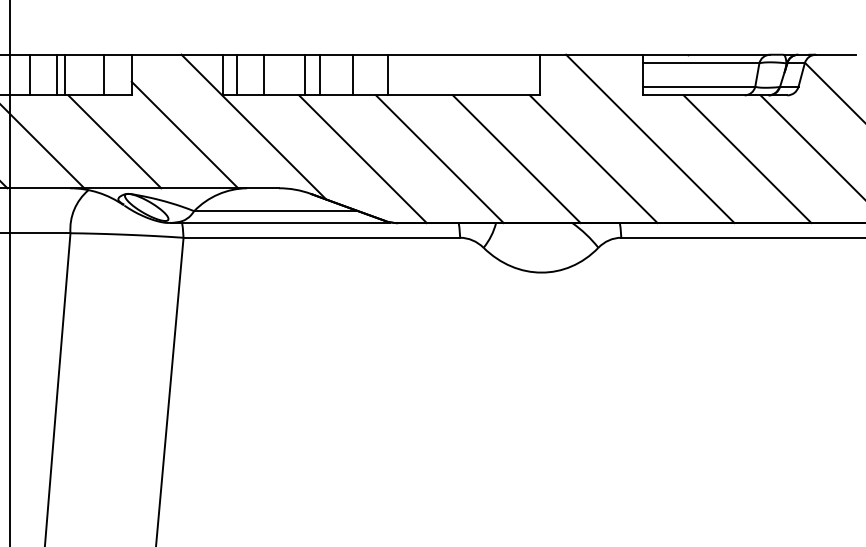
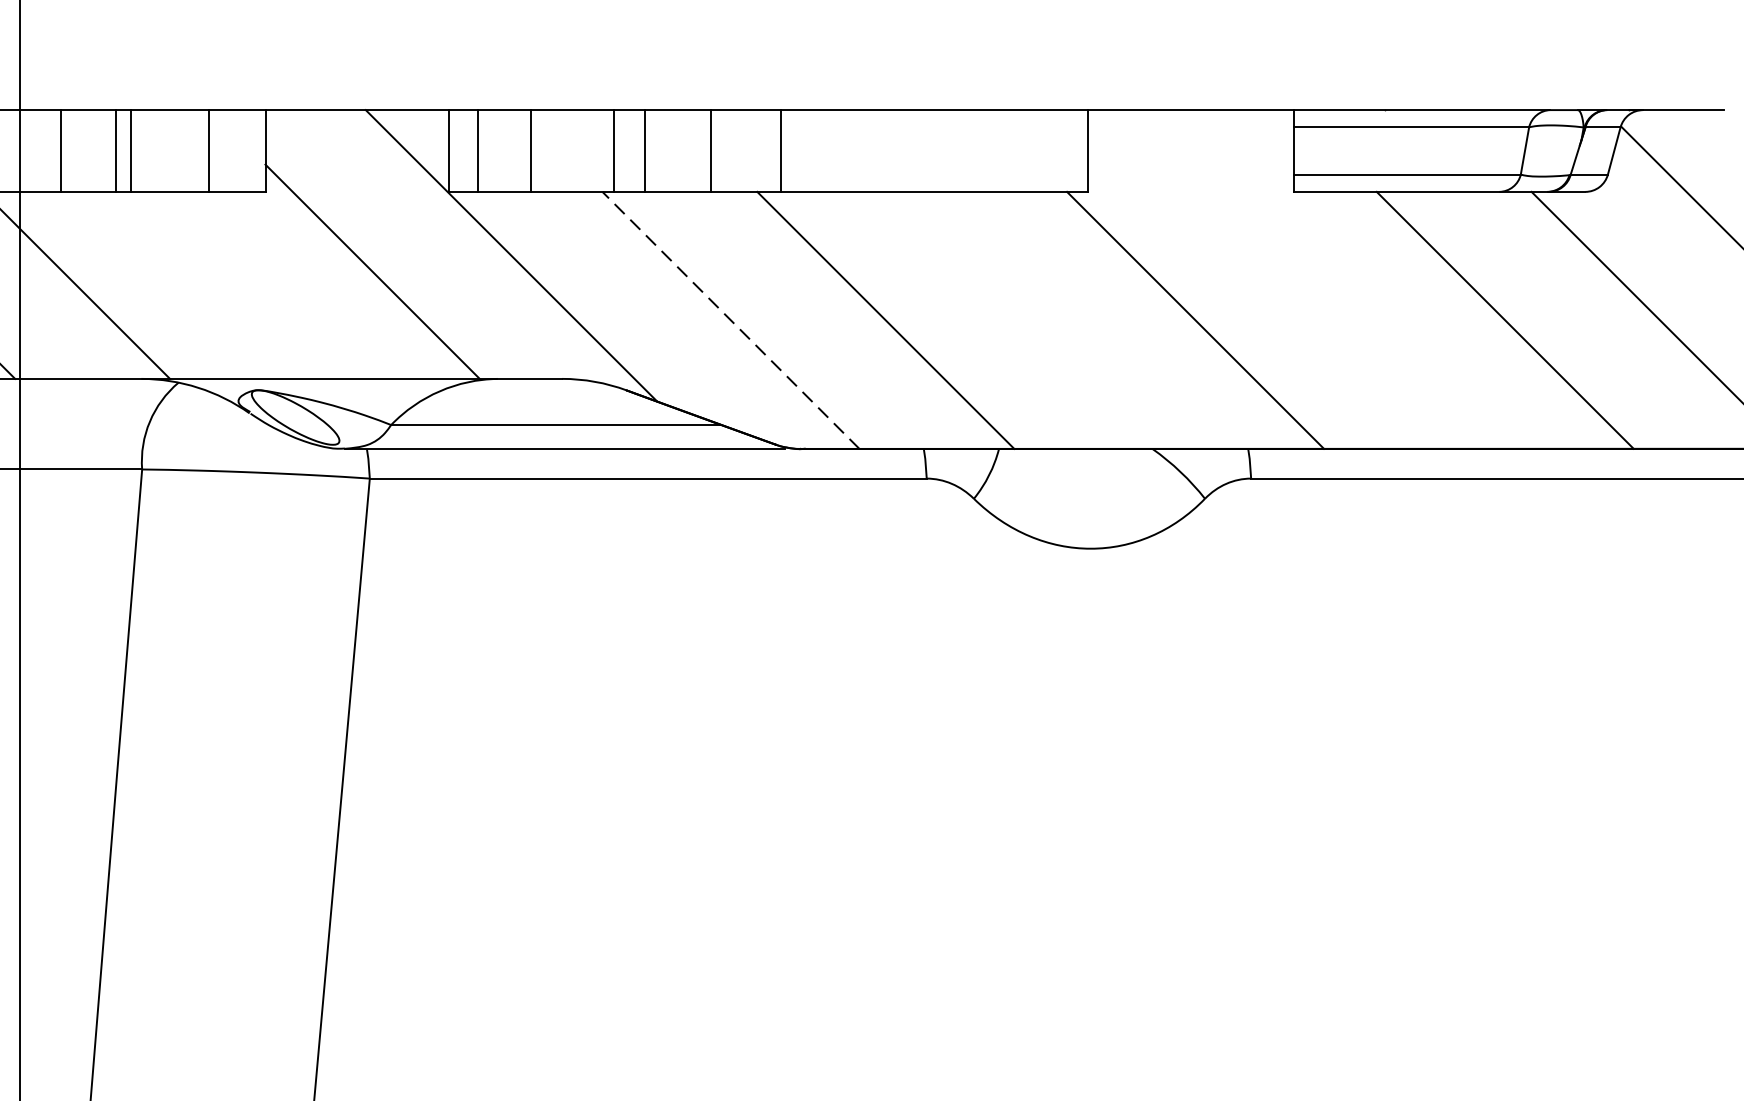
line: (650, 138) -> (1309, 278), removed
line: (114, 141) -> (230, 284), removed
line: (362, 158) -> (730, 318), solid -> dashed
line: (516, 159) -> (1040, 320), removed

